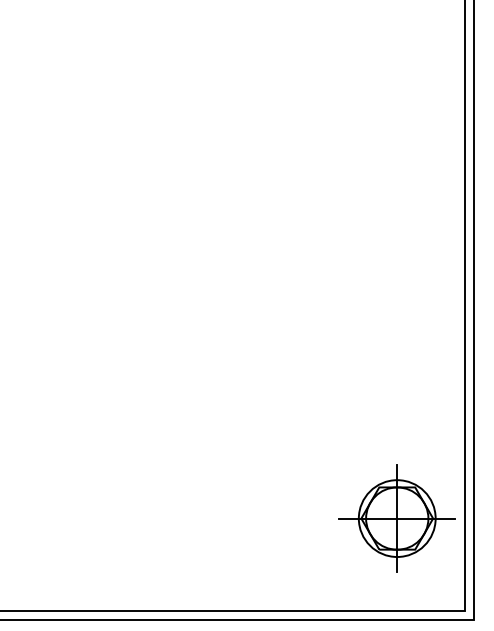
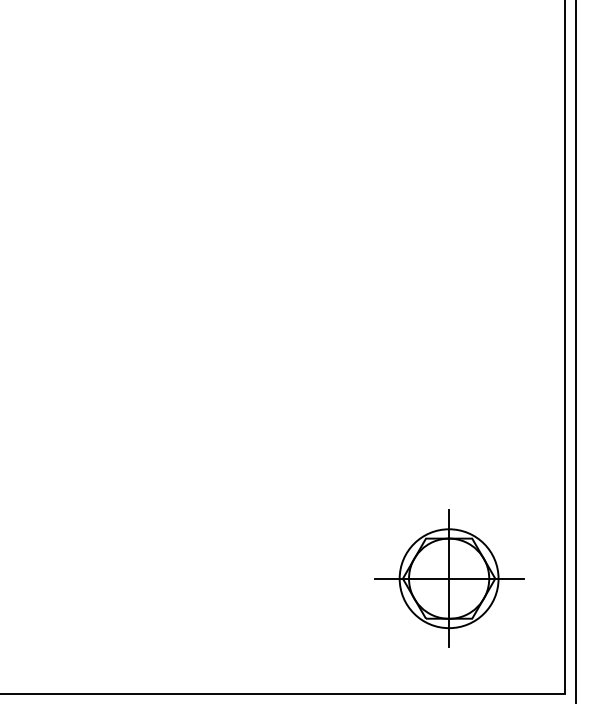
part: (396, 518) -> (448, 578), moved

